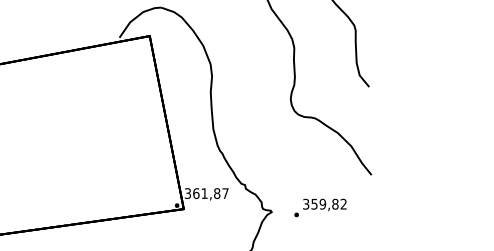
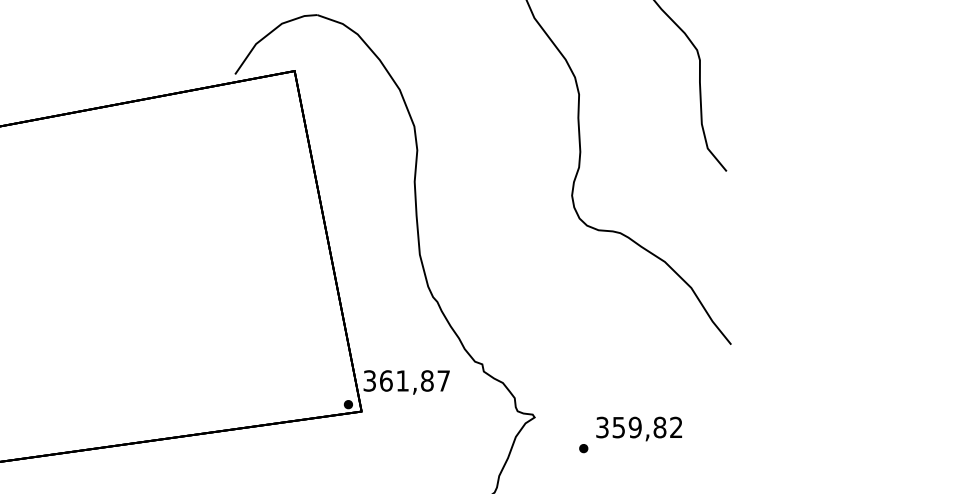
text: (320, 207) -> (630, 433), moved

